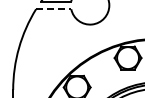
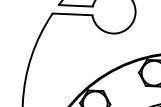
line: (53, 9) -> (72, 14), dashed -> solid

